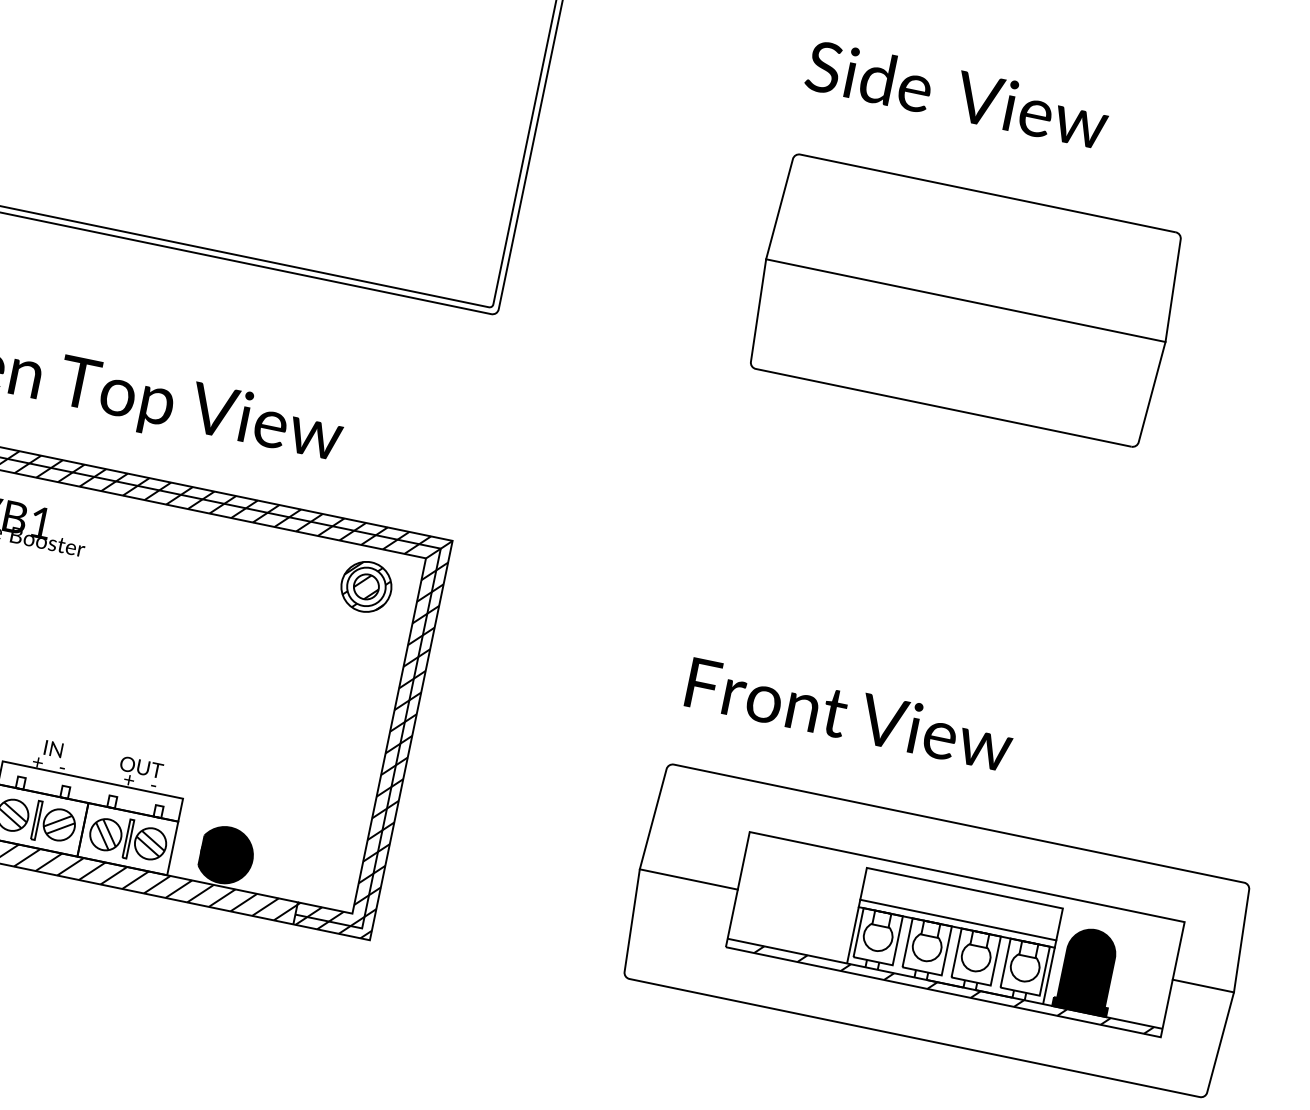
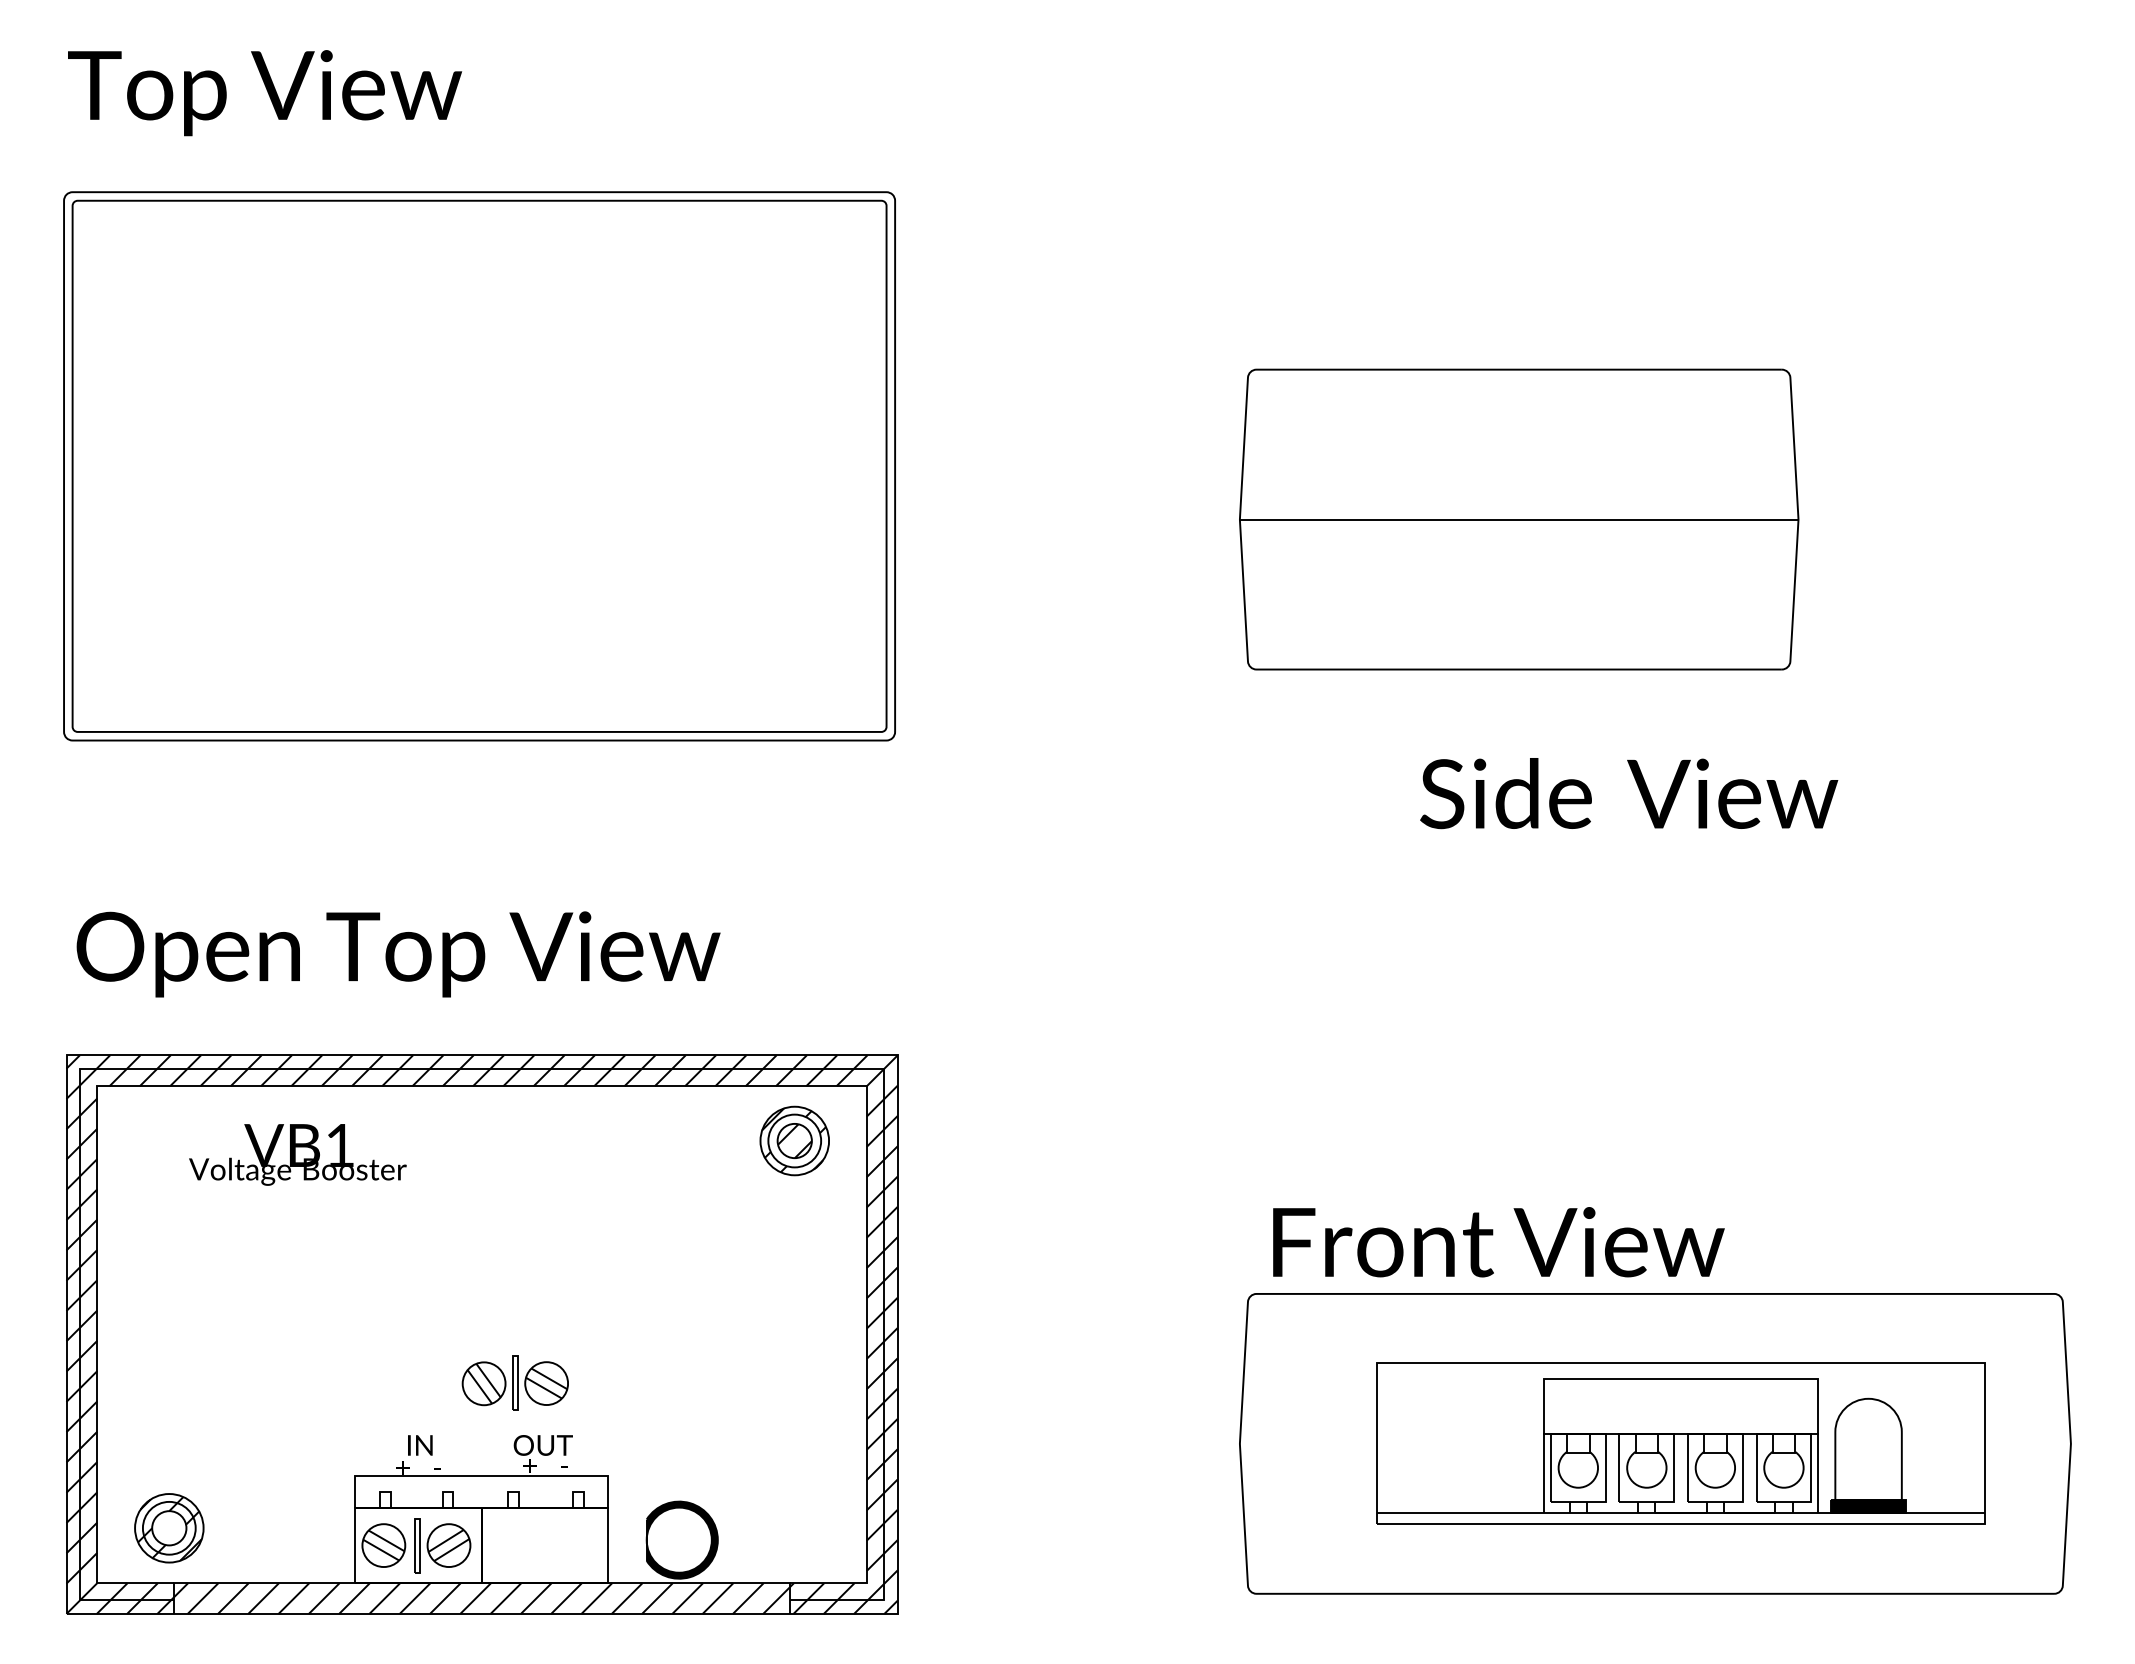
text: (958, 94) -> (1629, 793), moved
part: (966, 300) -> (1519, 519), moved
text: (849, 714) -> (1498, 1242), moved
part: (127, 838) -> (514, 1382), moved
fill: (224, 854) -> (678, 1539), removed
line: (688, 879) -> (1307, 1443), removed
line: (958, 920) -> (1681, 1423), removed
fill: (1088, 966) -> (1868, 1449), removed
line: (1202, 985) -> (2027, 1443), removed
hatch: (953, 989) -> (1694, 1518), removed

